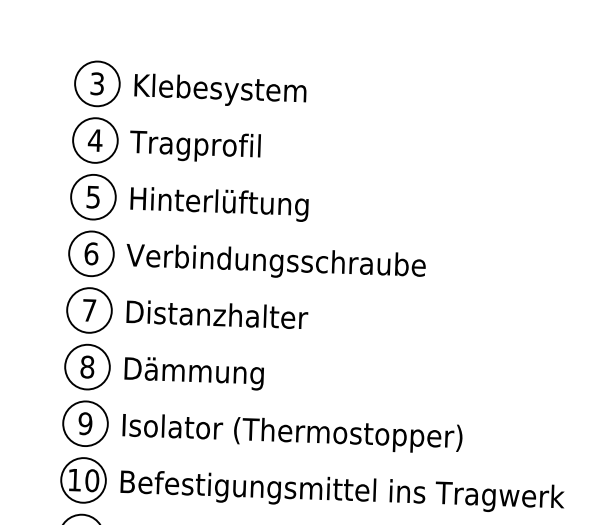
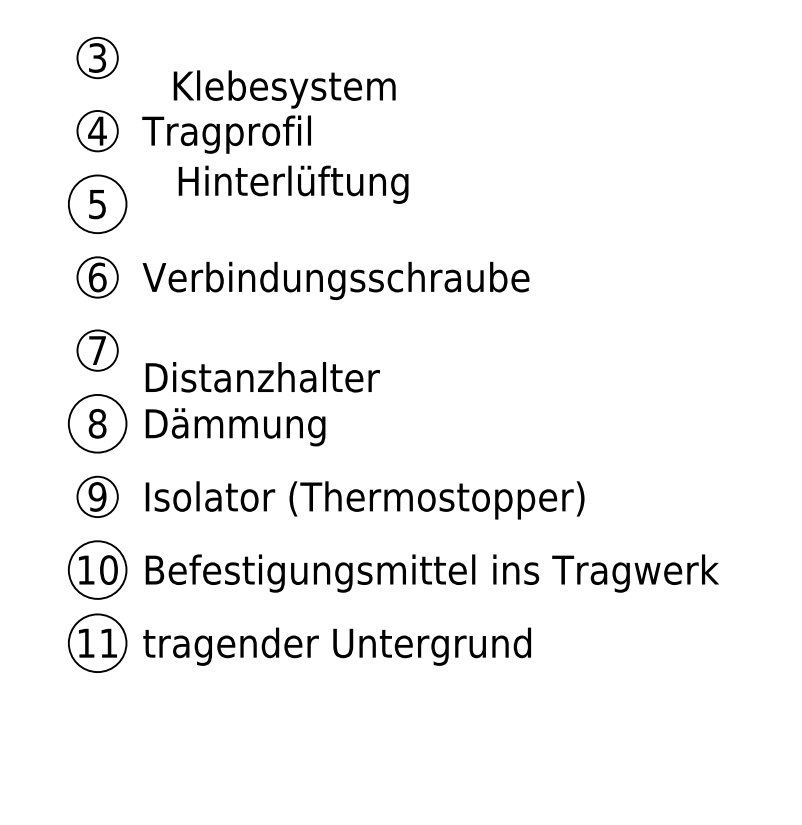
circle: (97, 83) -> (97, 57), size x0.7
text: (220, 90) -> (284, 89), moved
circle: (95, 140) -> (97, 131), size x0.7
text: (219, 204) -> (293, 184), moved
circle: (91, 253) -> (97, 277), size x0.7
circle: (89, 310) -> (97, 350), size x0.7
text: (217, 314) -> (262, 377), moved
circle: (85, 423) -> (97, 496), size x0.7

